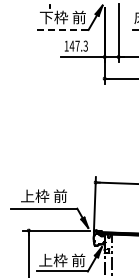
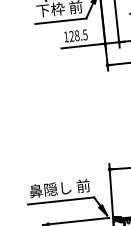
line: (62, 29) -> (60, 20), dashed -> solid
text: (78, 45) -> (78, 35), 147.3 -> 128.5
text: (43, 195) -> (59, 187), 上枠 前 -> 鼻隠し 前

